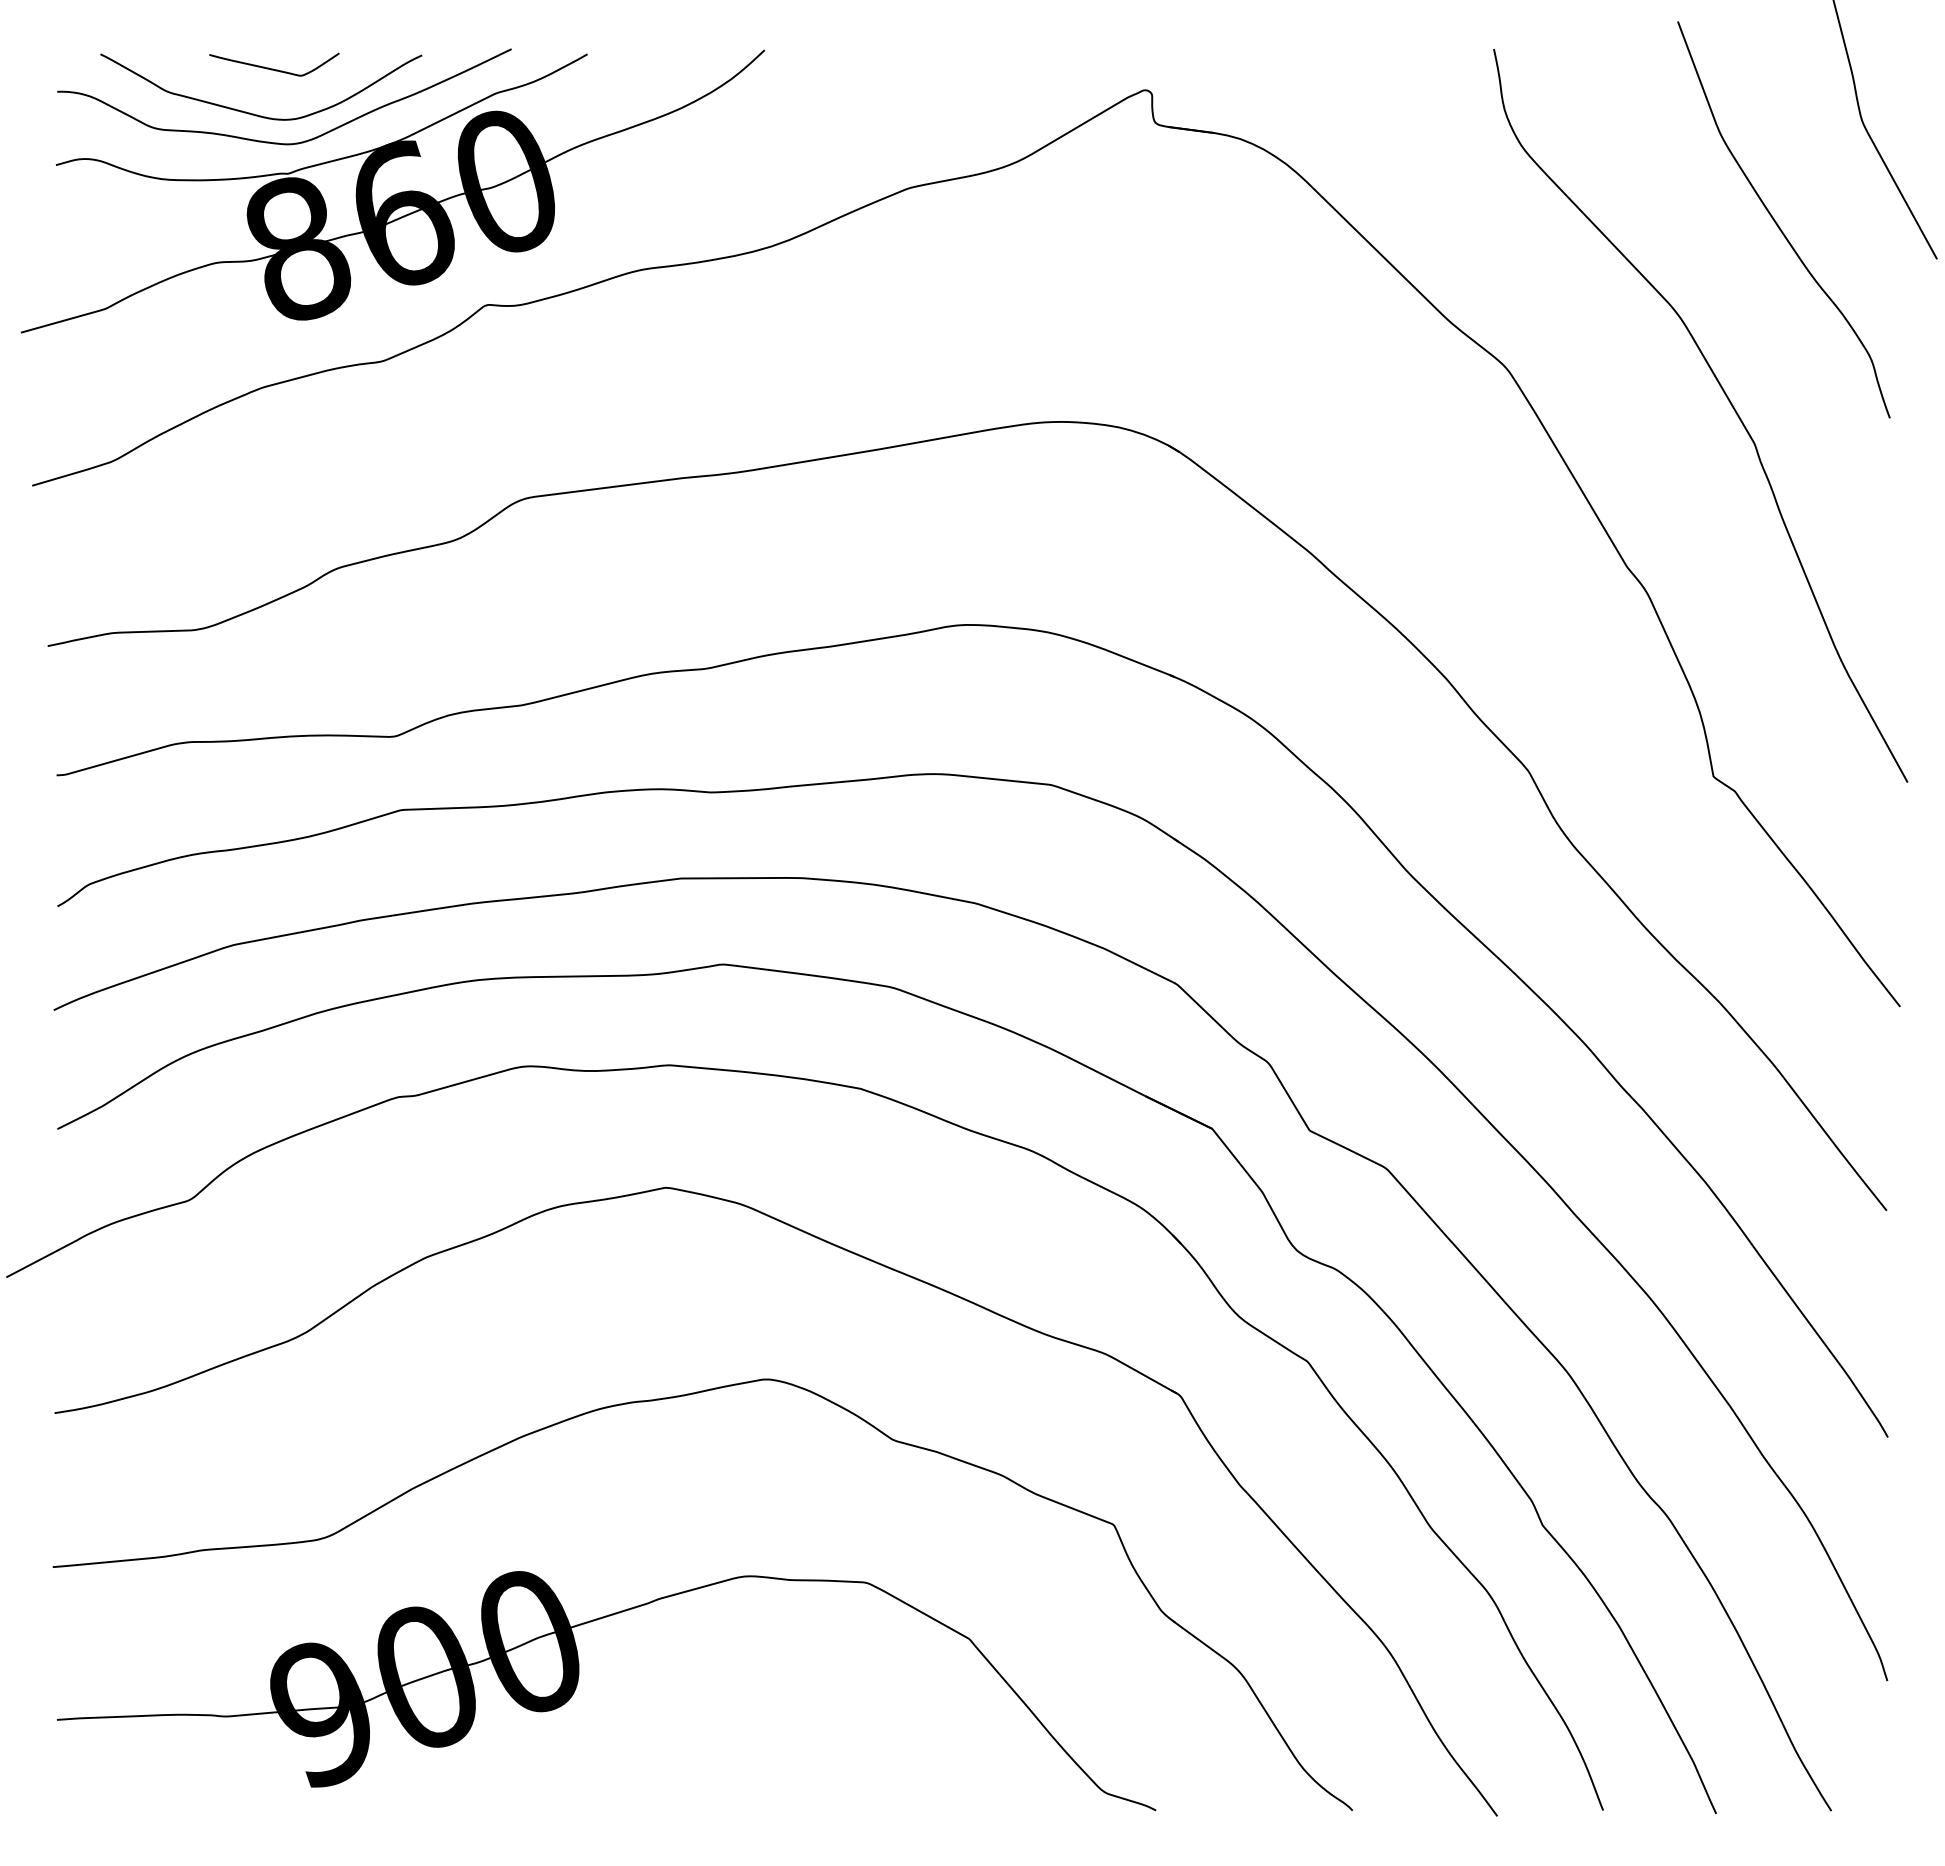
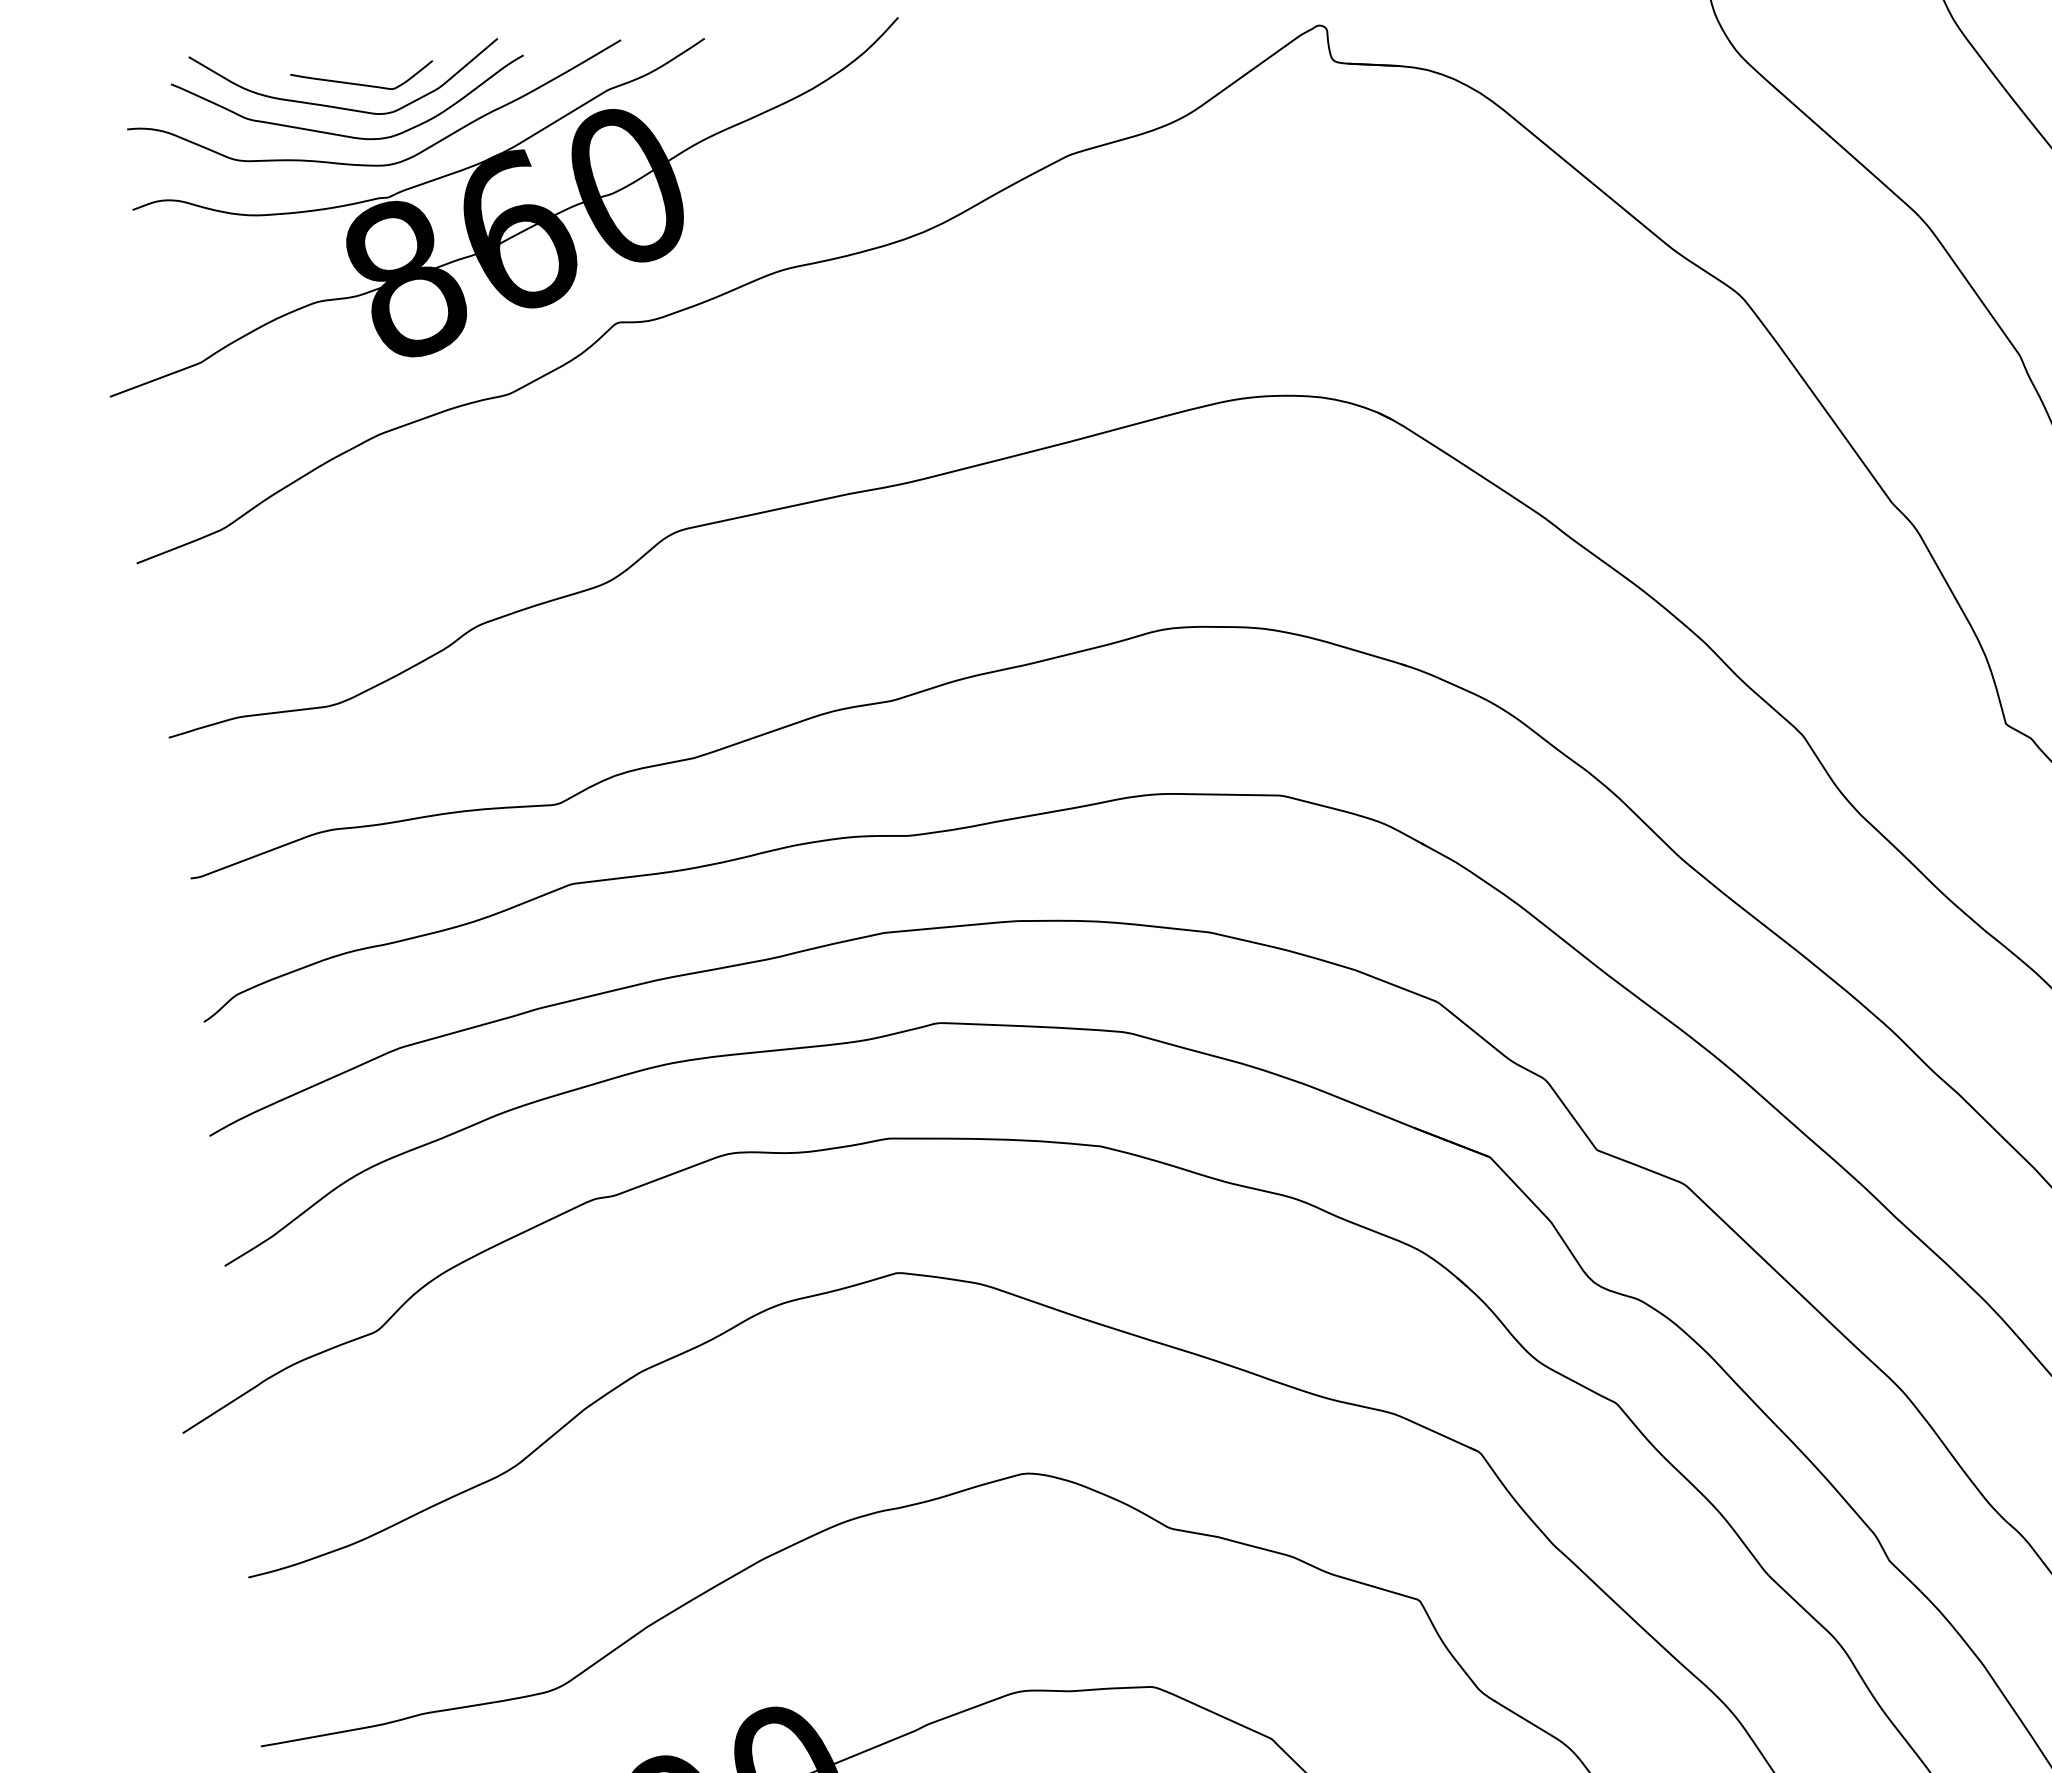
curve: (254, 88) -> (342, 107), added

